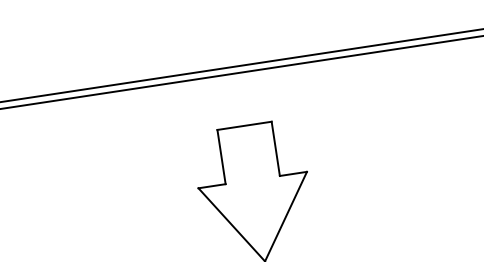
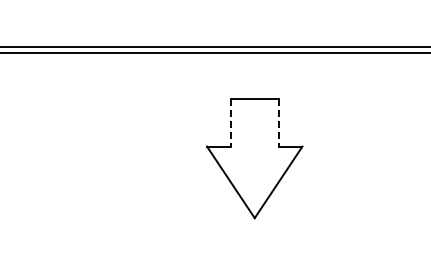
line: (275, 148) -> (278, 122), solid -> dashed
line: (221, 156) -> (230, 122), solid -> dashed

